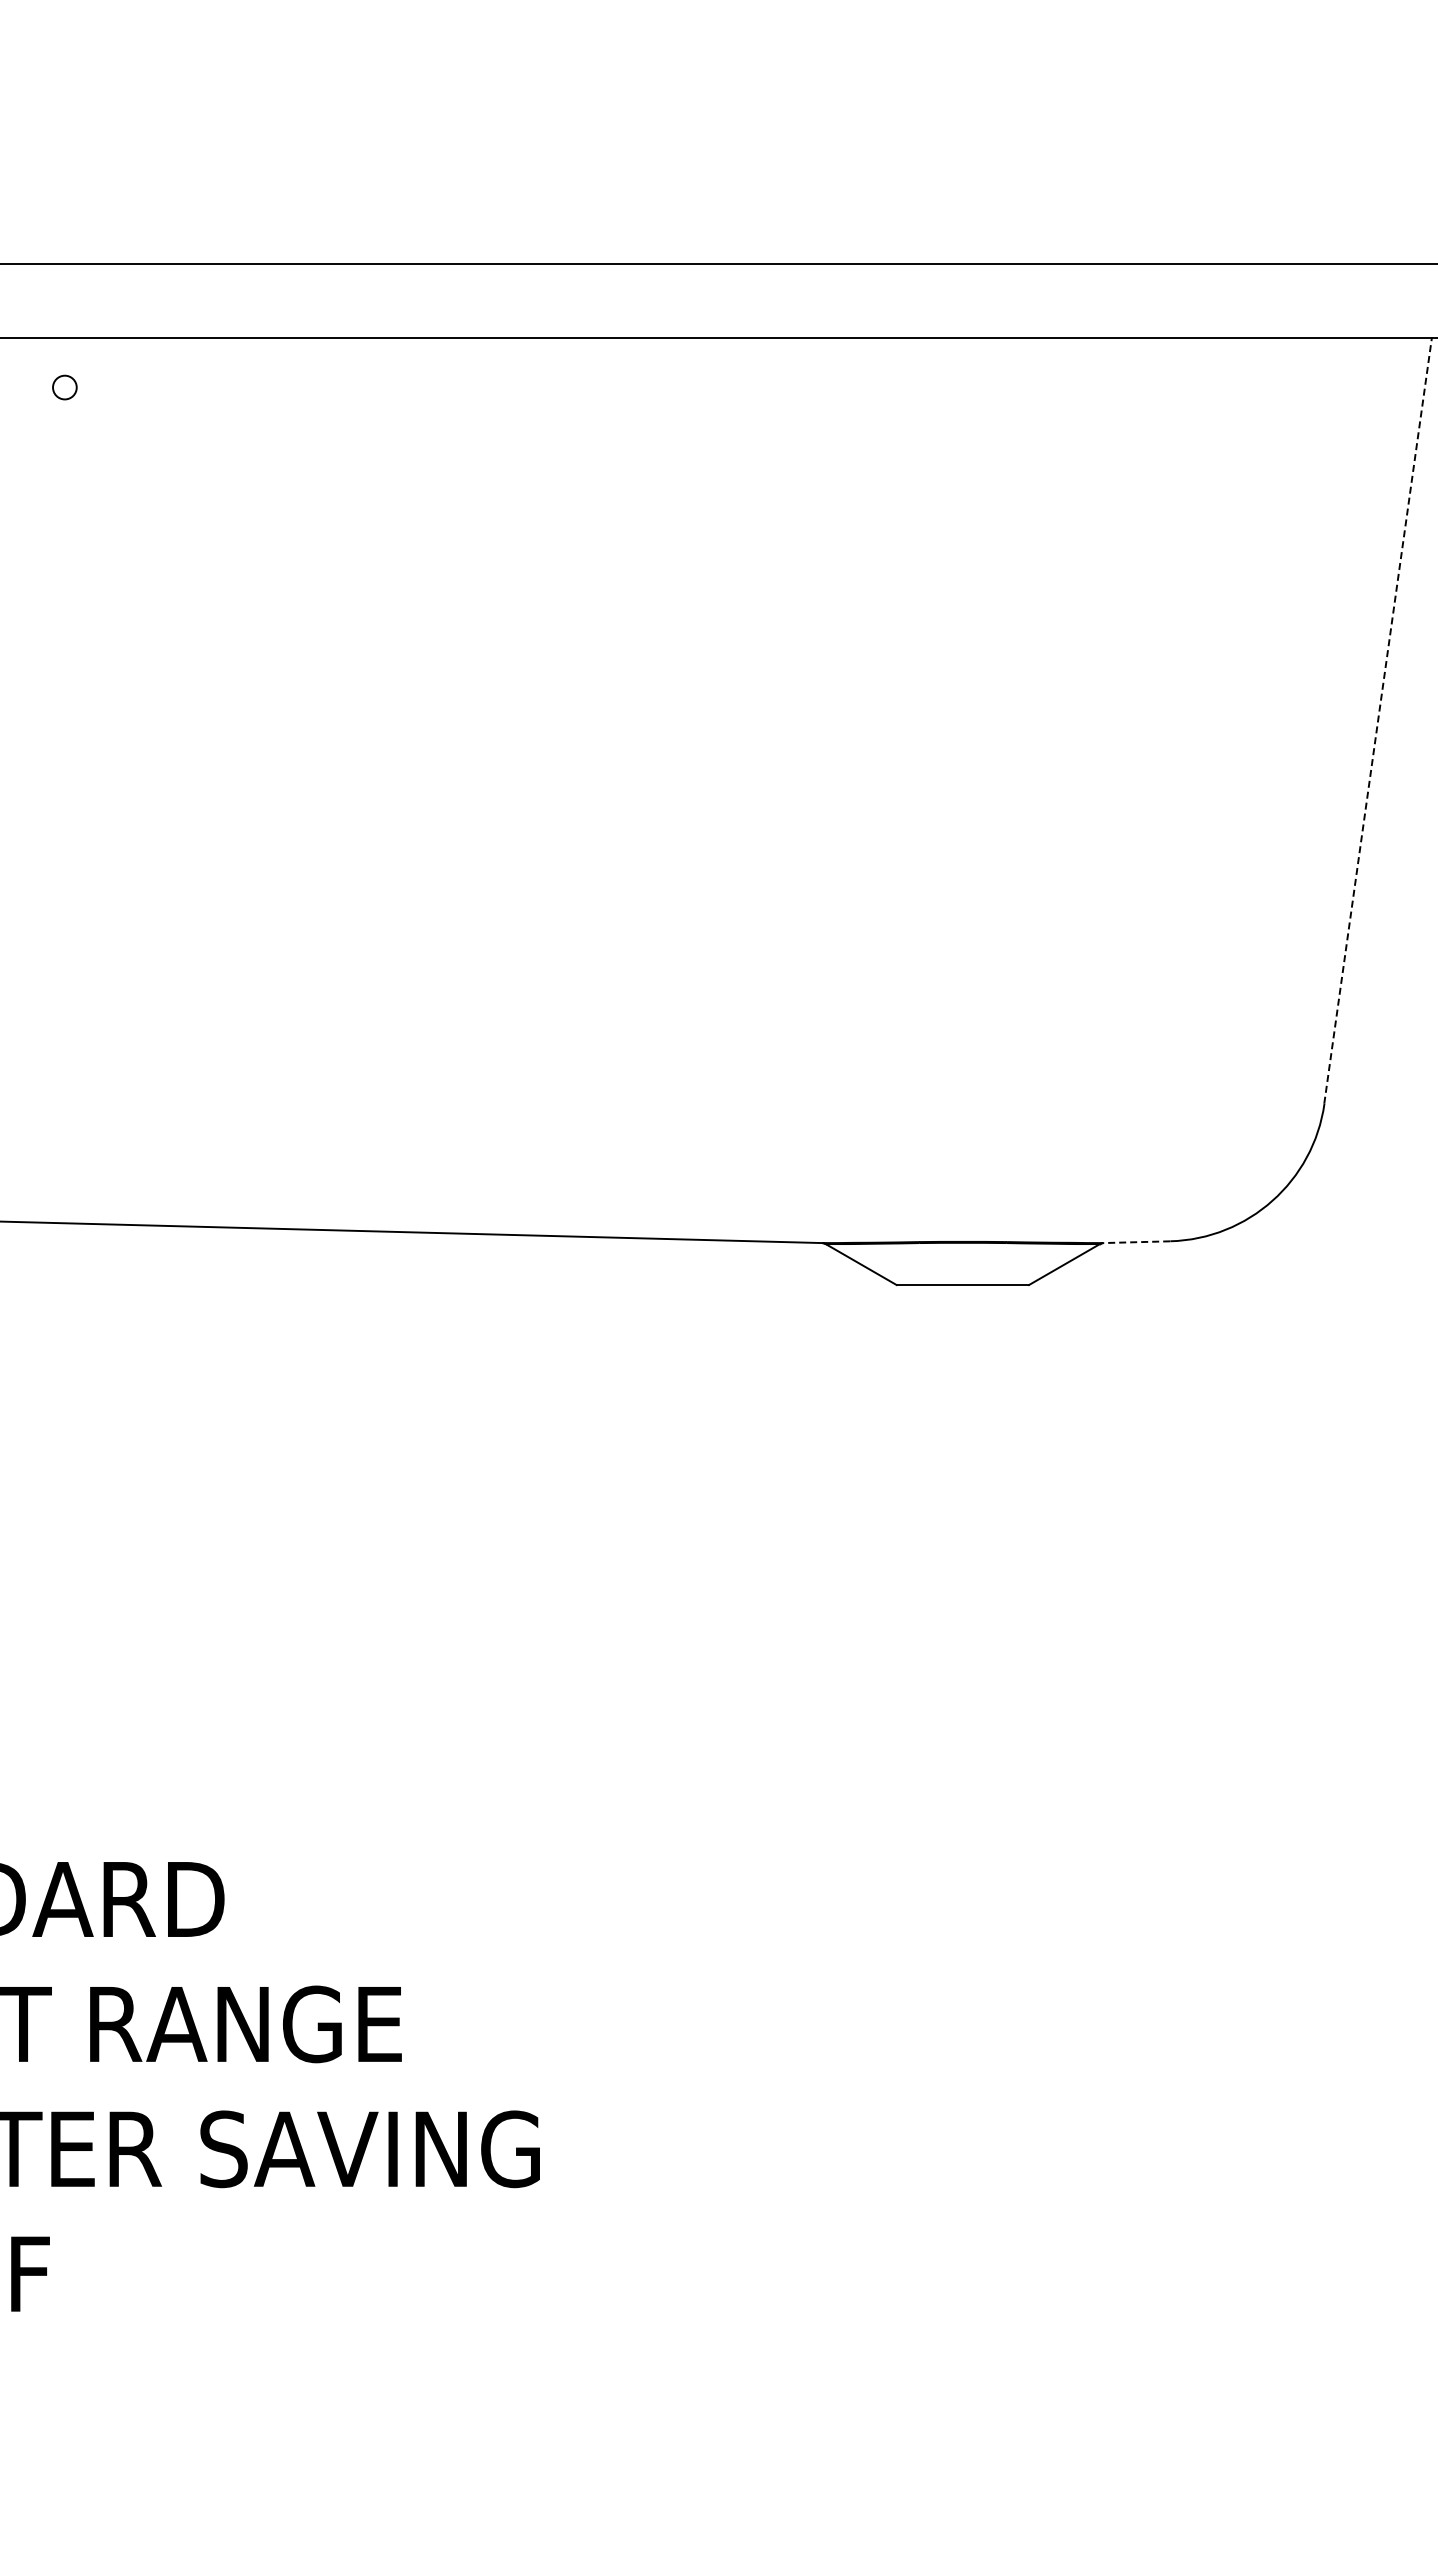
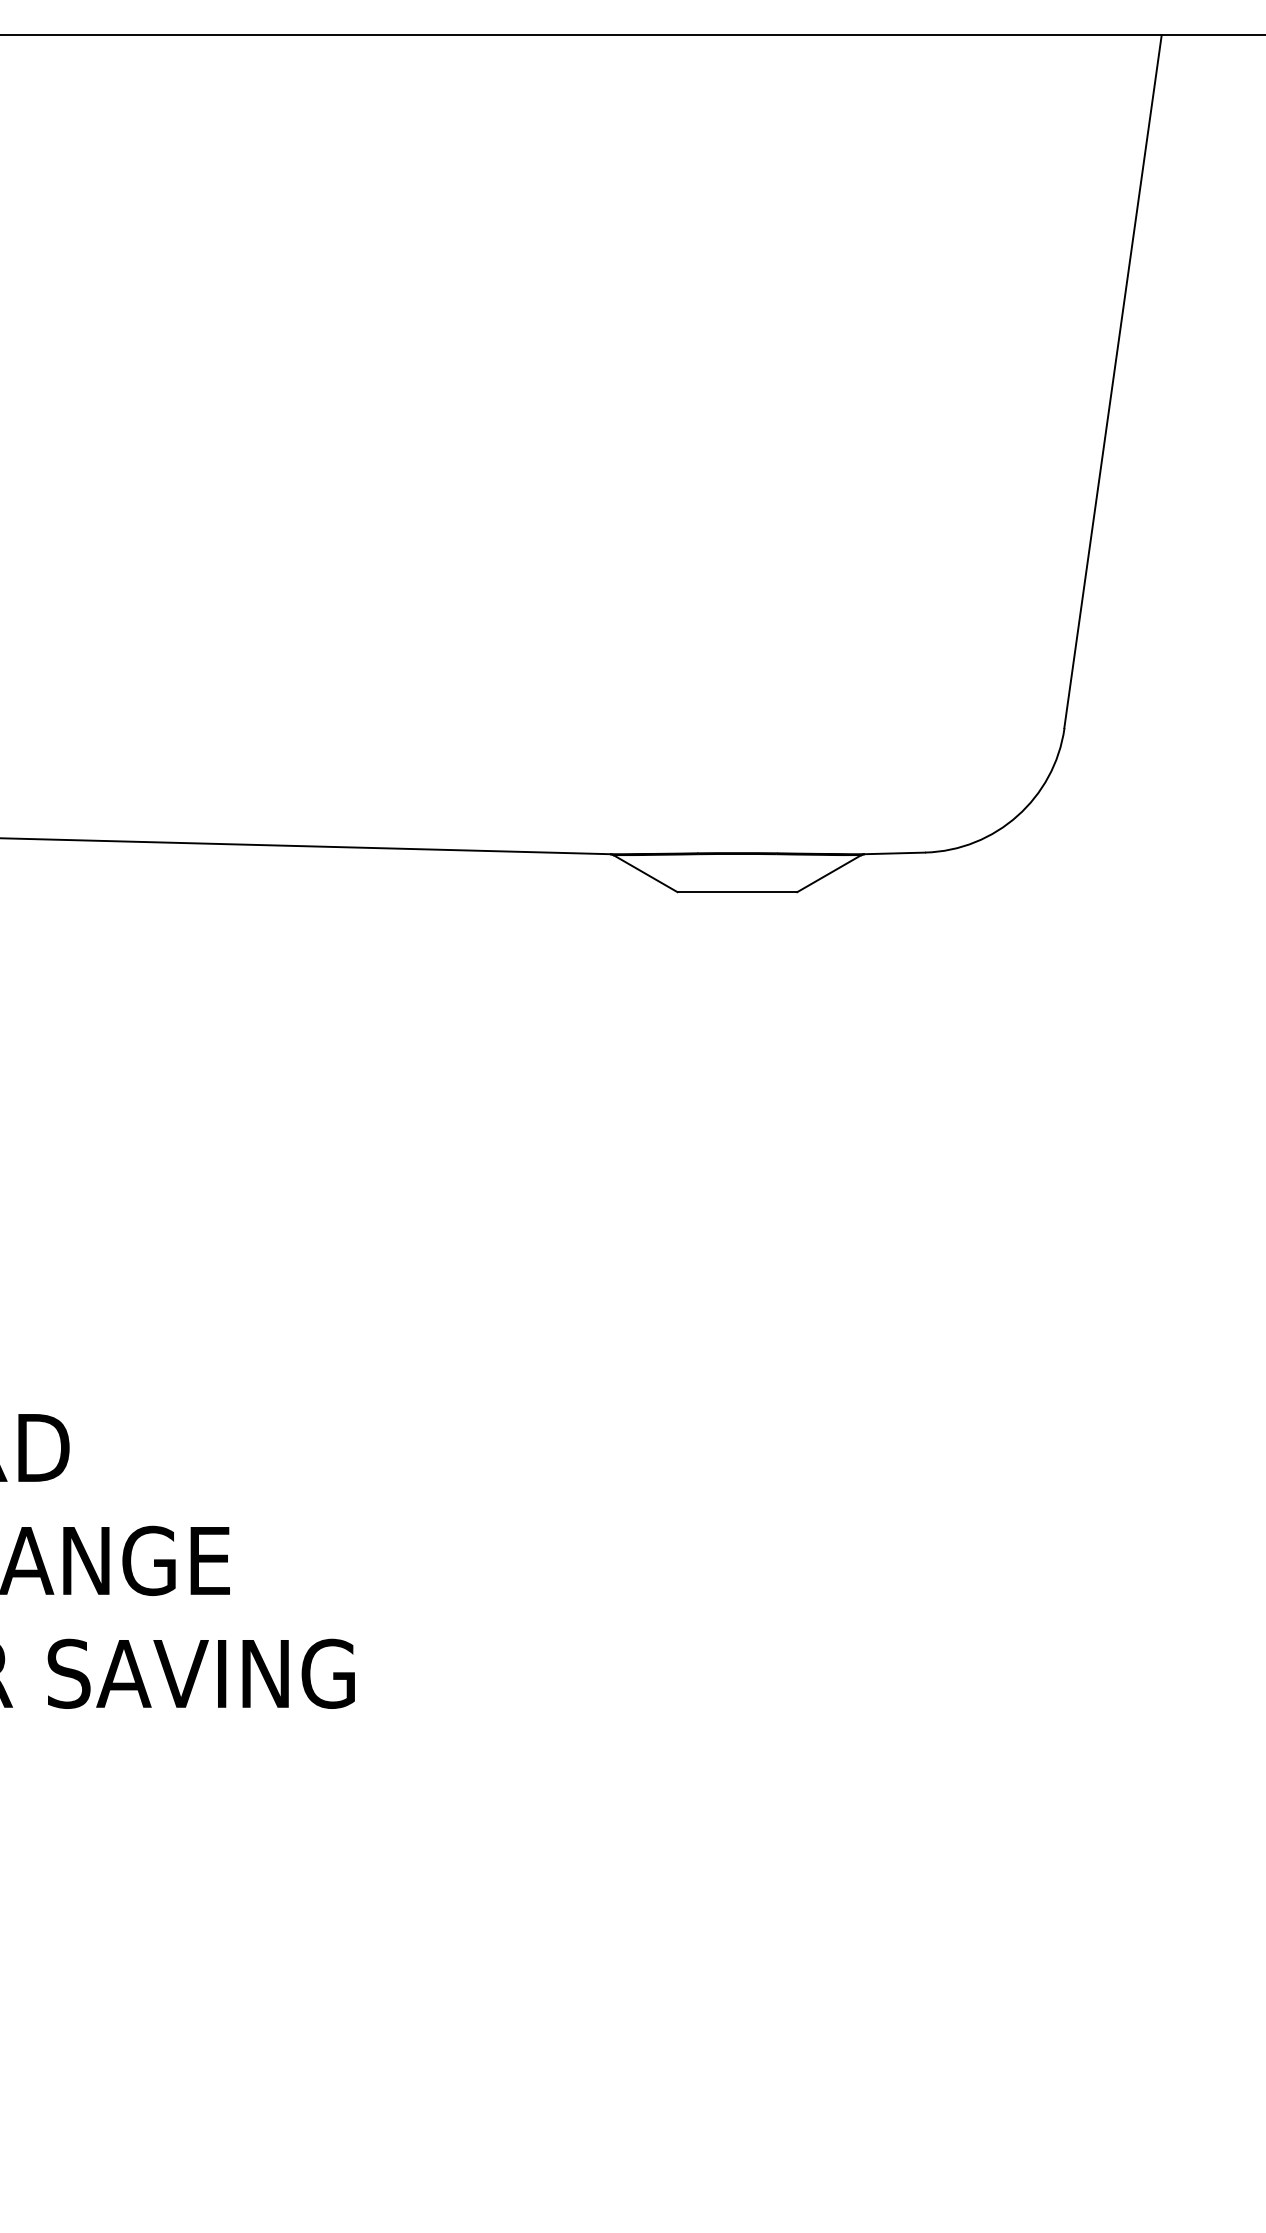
line: (1378, 720) -> (1113, 381), dashed -> solid
line: (1136, 1242) -> (894, 853), dashed -> solid

